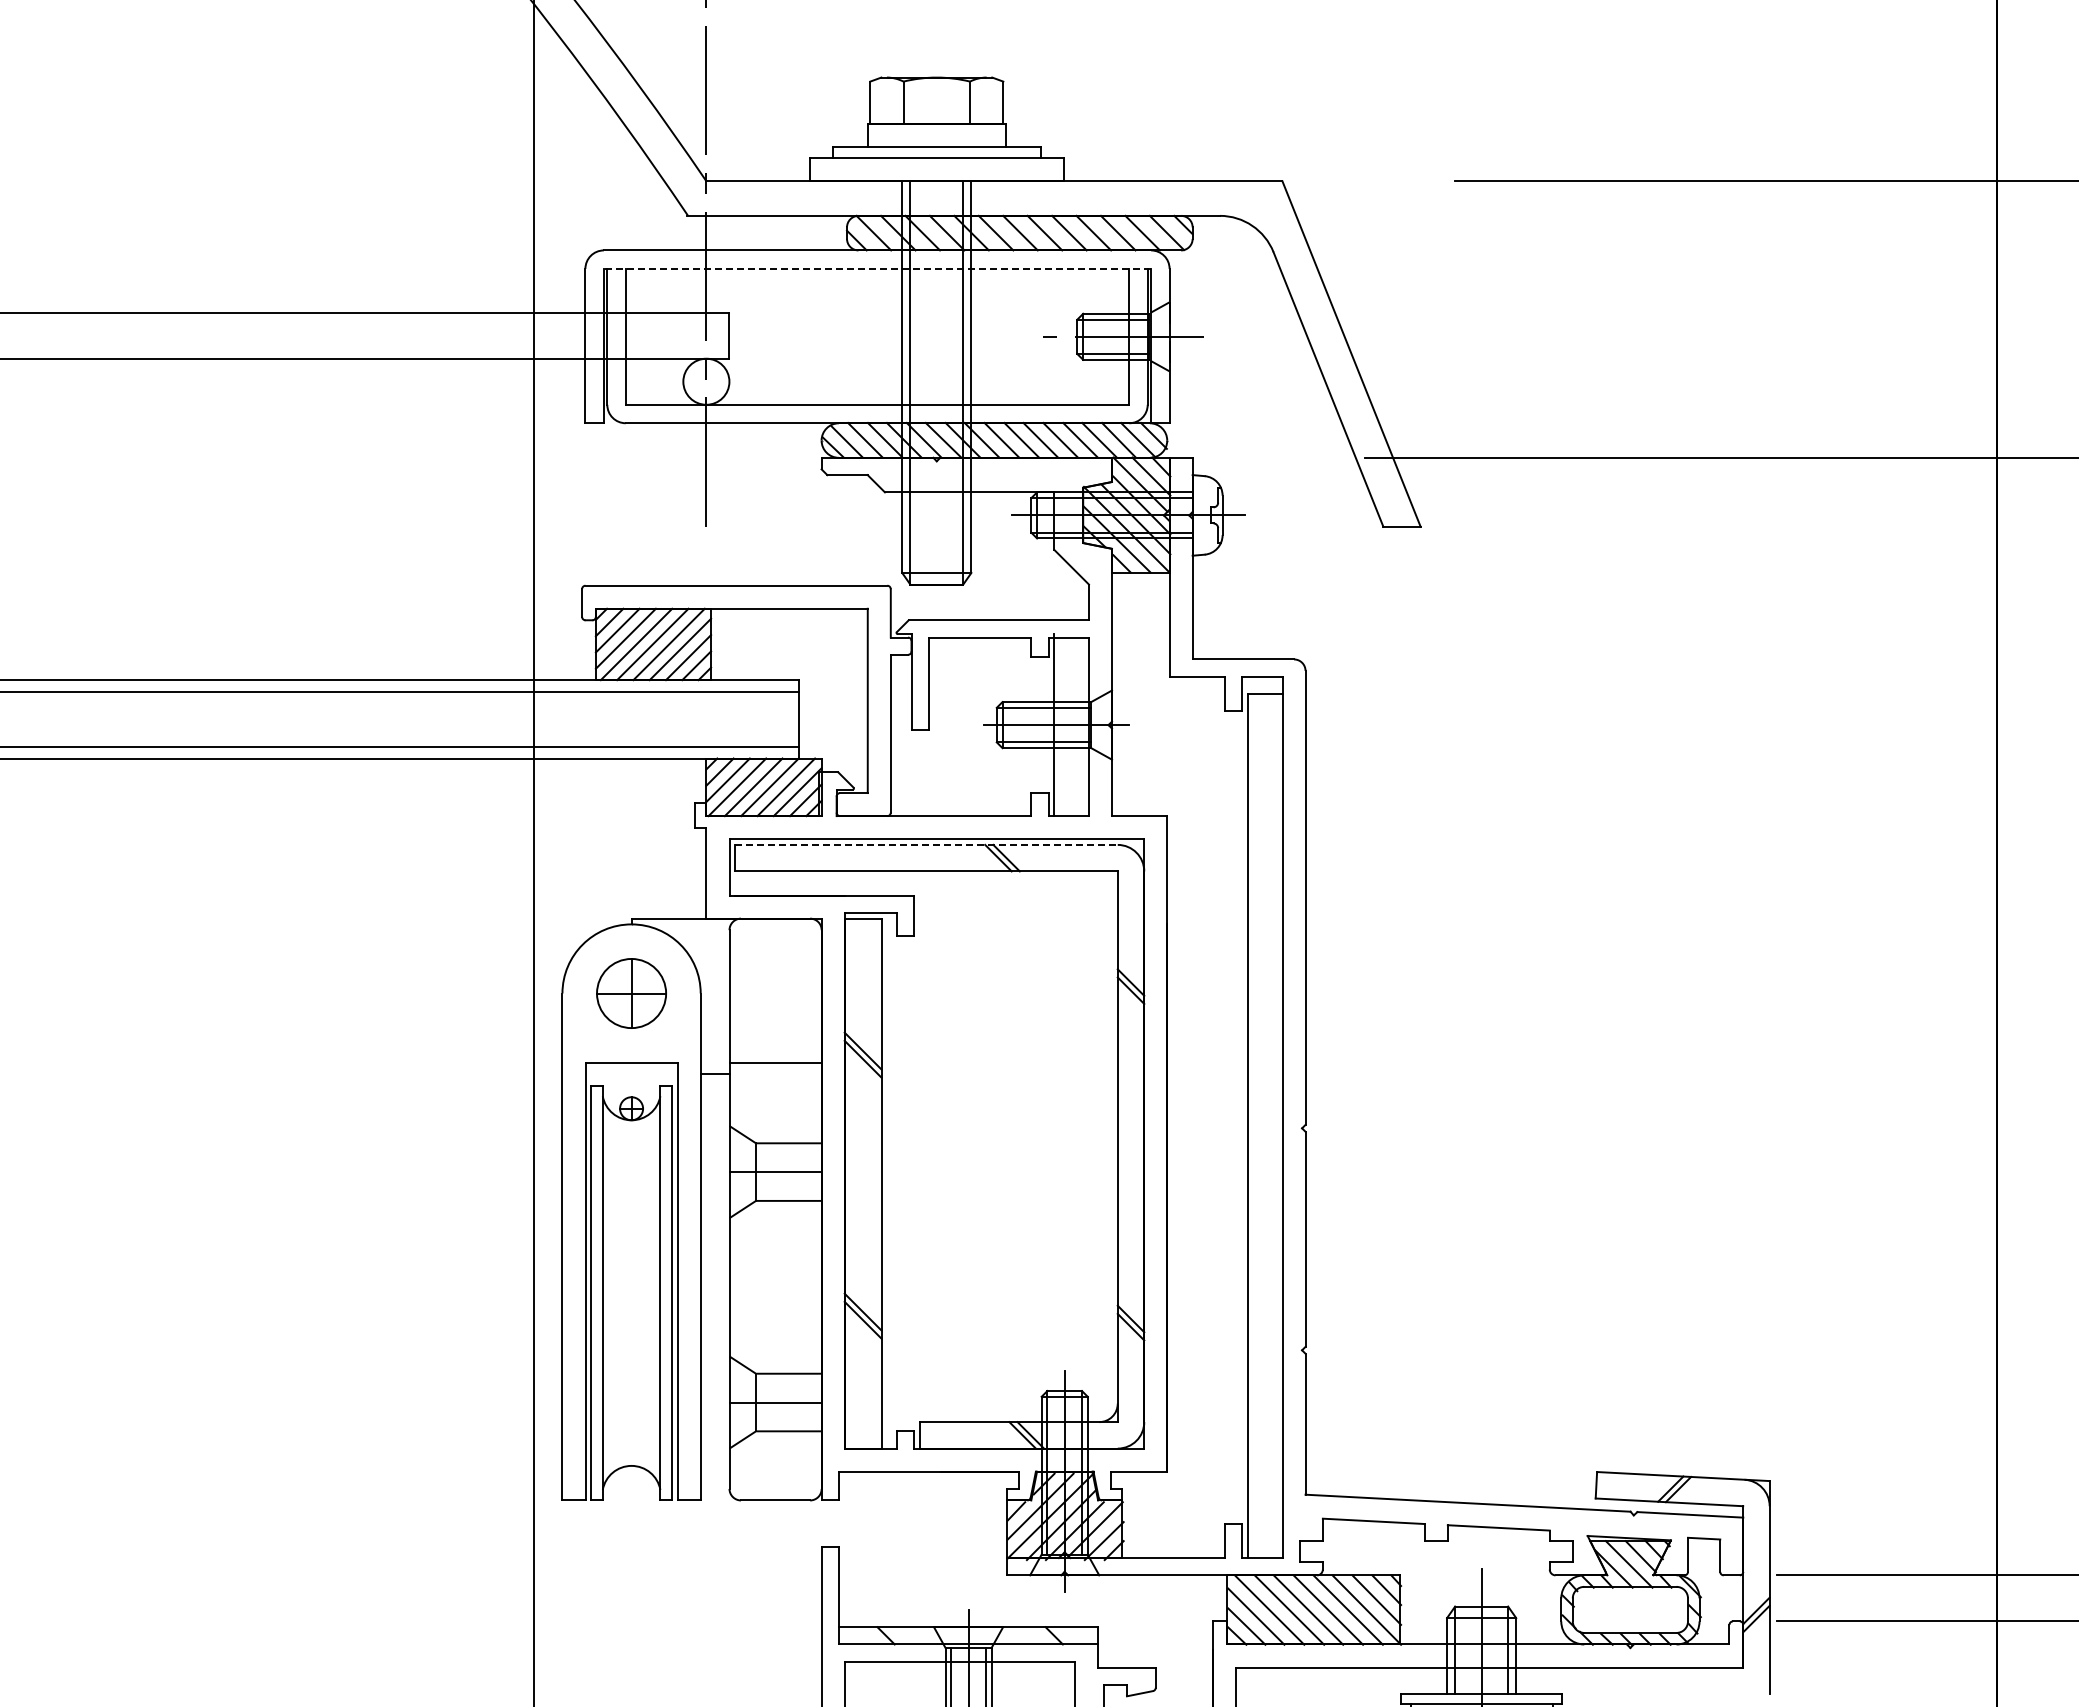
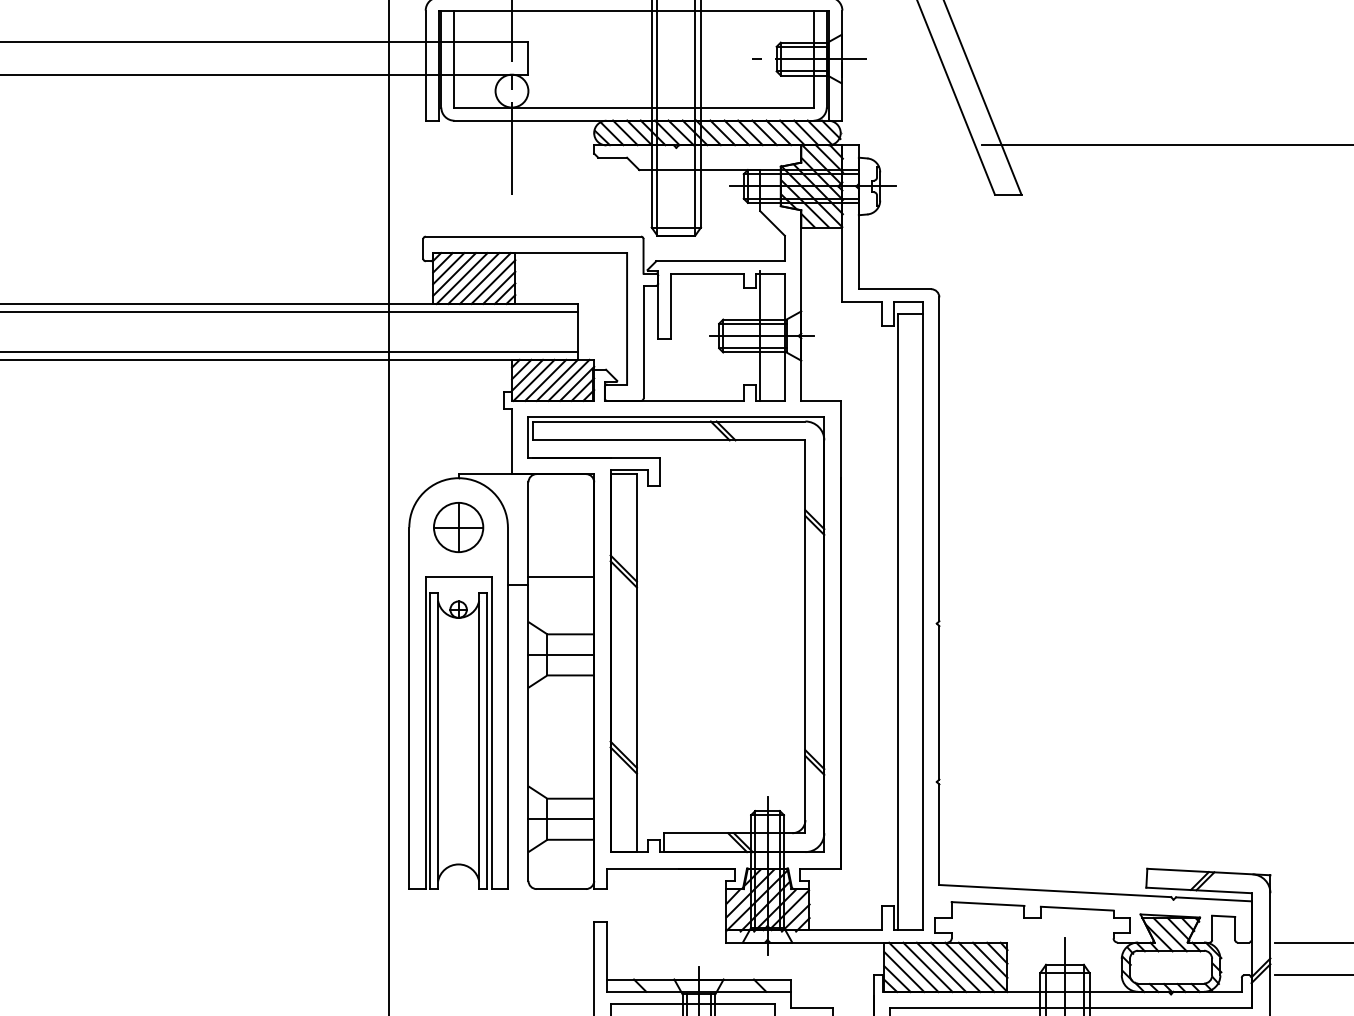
line: (877, 268) -> (634, 10), dashed -> solid
line: (927, 844) -> (669, 421), dashed -> solid

